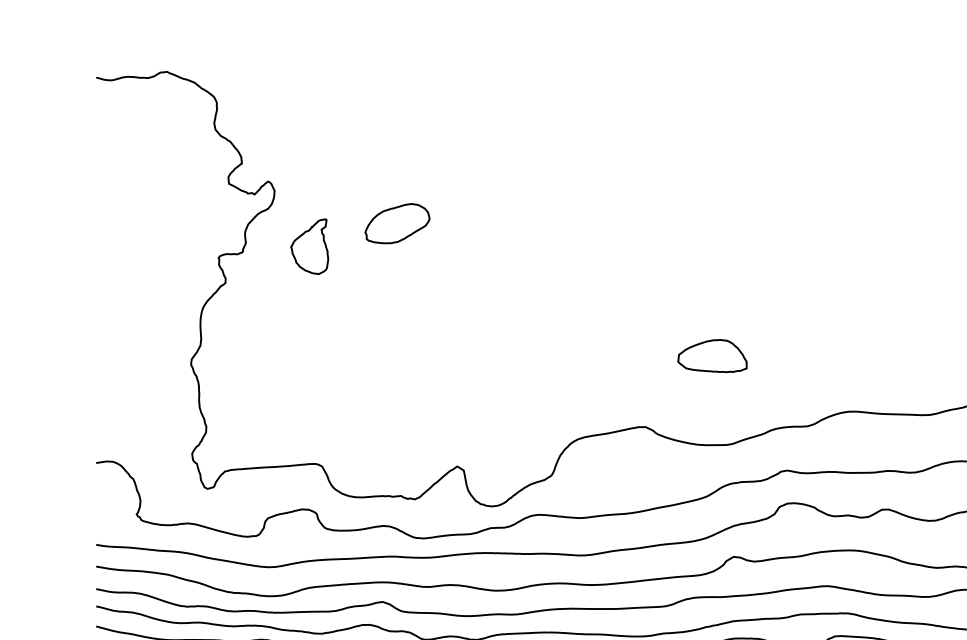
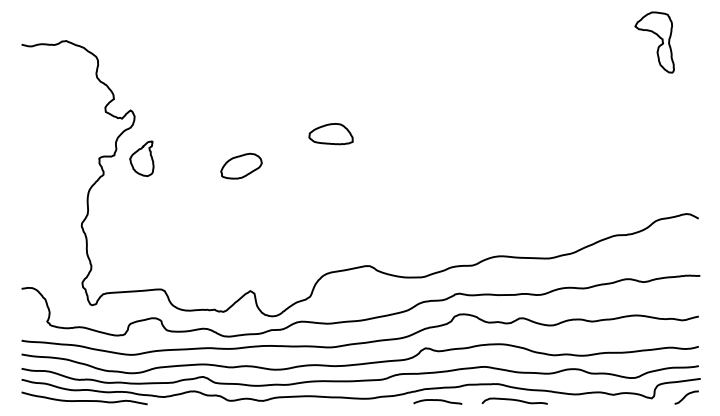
part: (397, 222) -> (241, 165), moved
part: (309, 246) -> (141, 158), moved
part: (711, 356) -> (330, 134), moved

